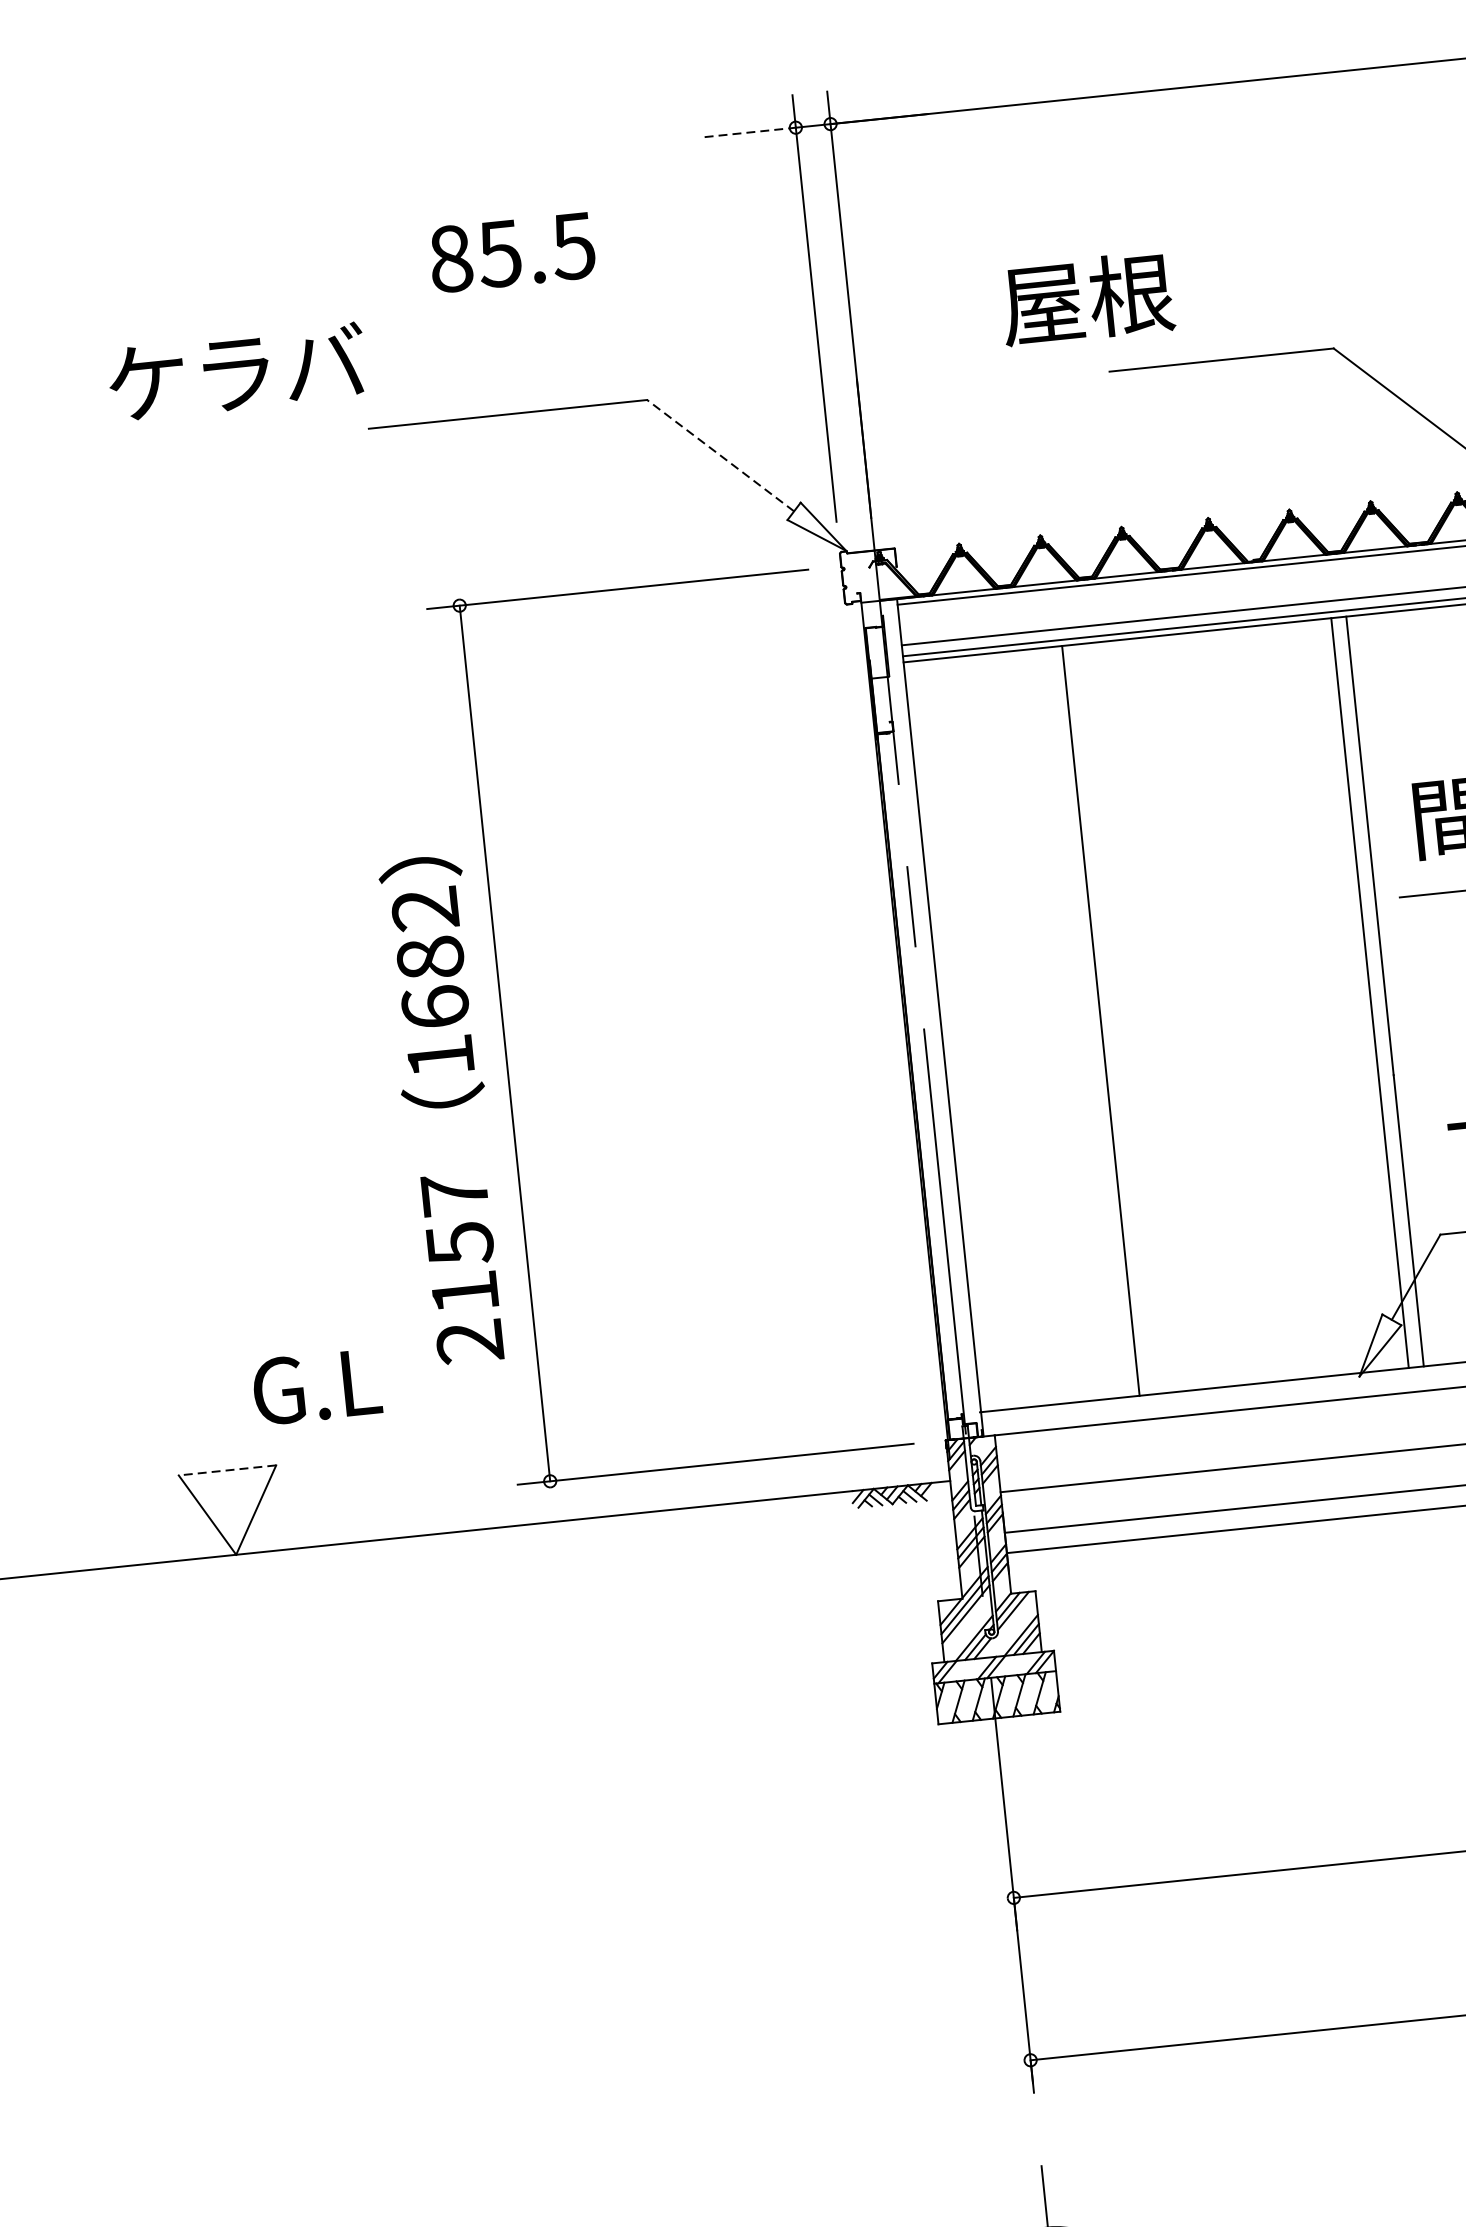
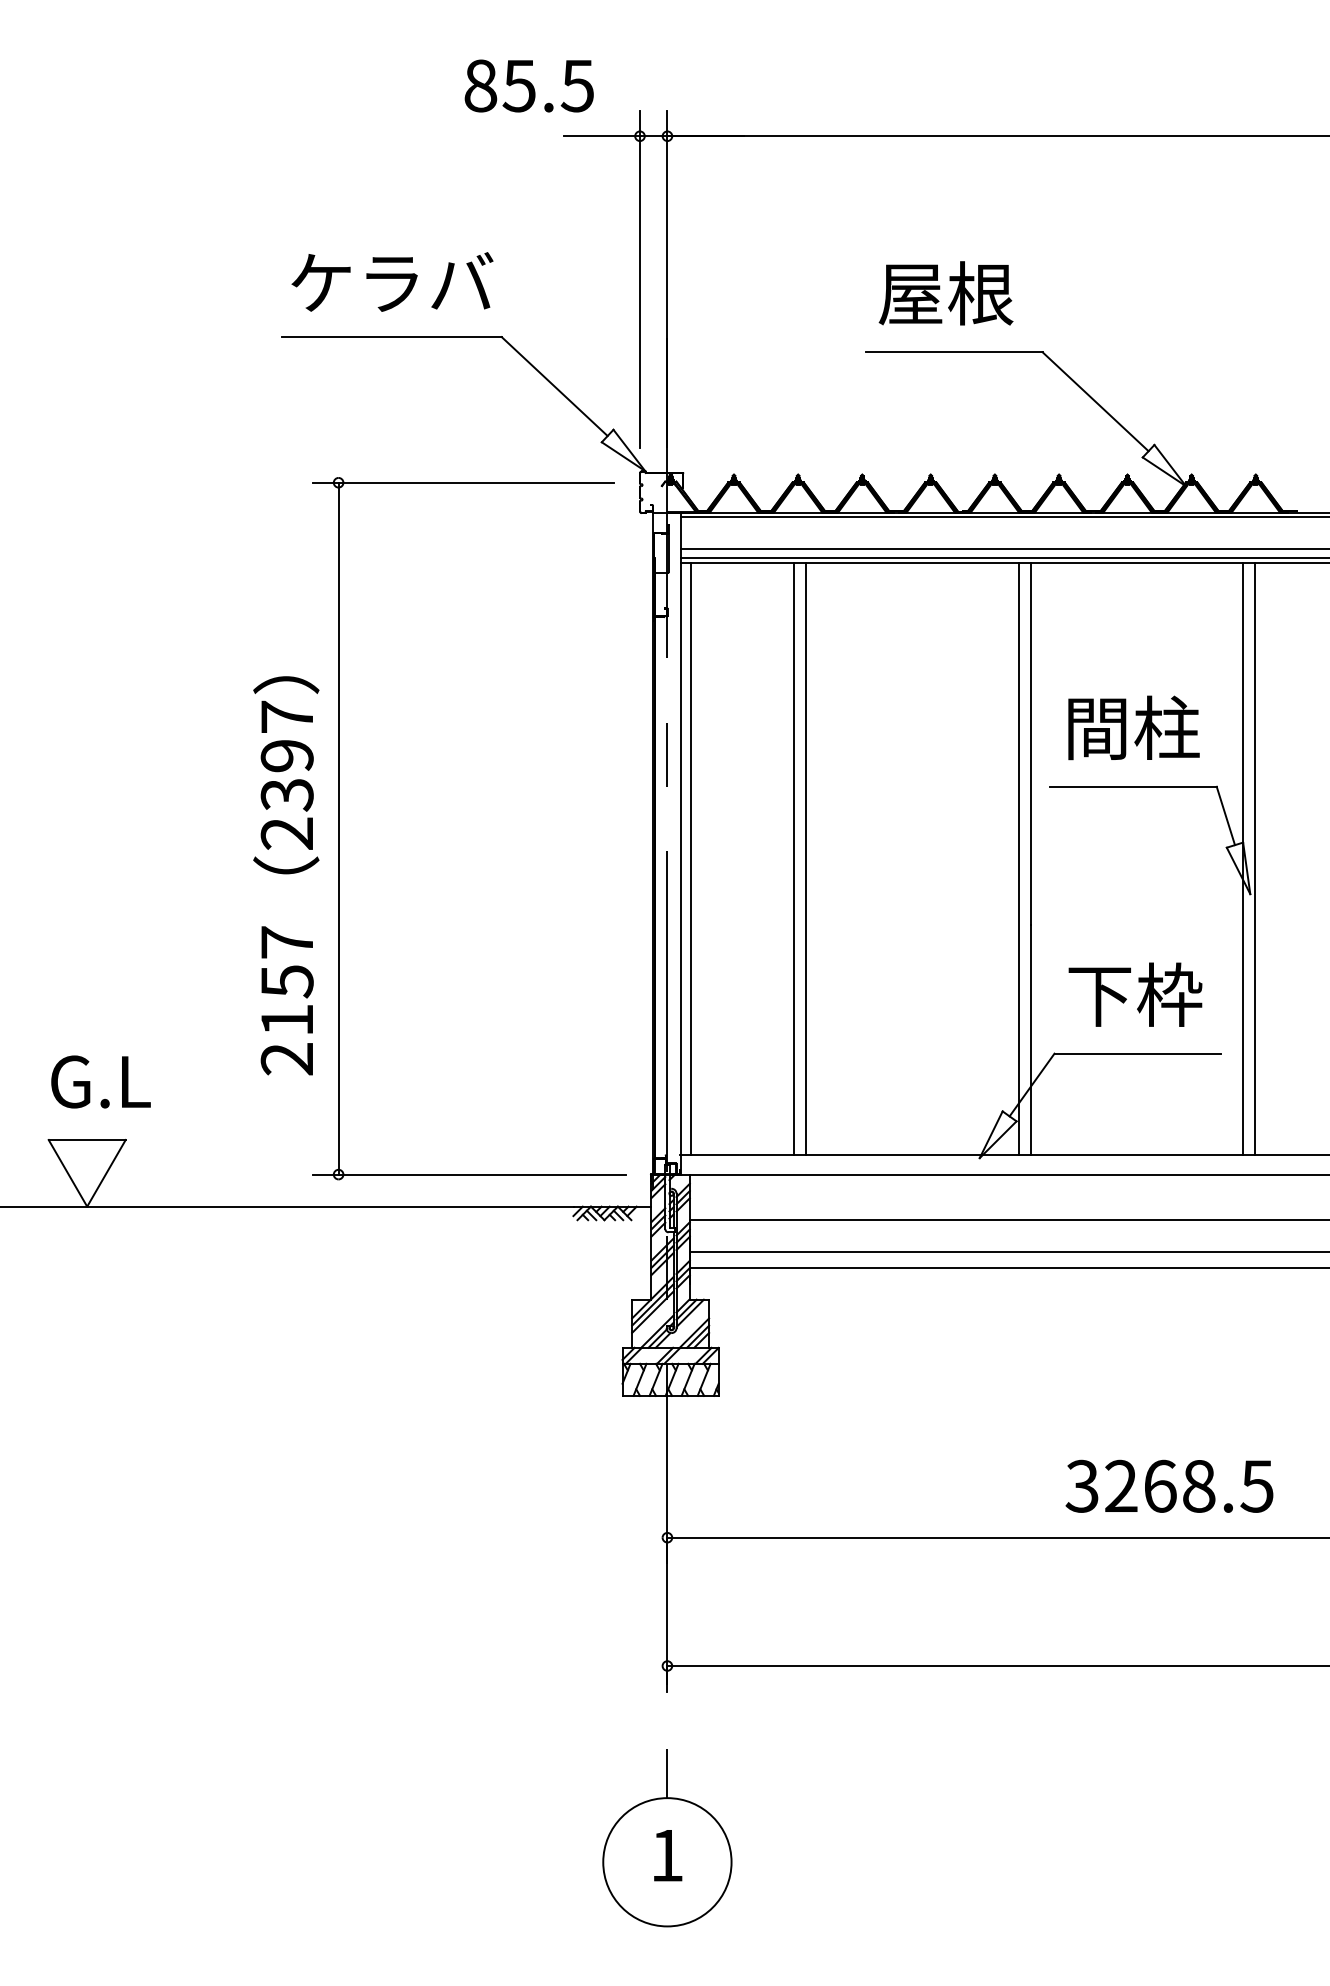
line: (747, 133) -> (601, 136), dashed -> solid
text: (511, 252) -> (528, 85), moved
text: (1086, 298) -> (945, 293), moved
text: (237, 371) -> (392, 281), moved
line: (720, 455) -> (554, 386), dashed -> solid
text: (431, 981) -> (286, 774), 1682 -> 2397
line: (1085, 1021) -> (794, 858), added
line: (954, 1035) -> (690, 858), added
text: (316, 1386) -> (100, 1081), moved
line: (226, 1471) -> (86, 1140), dashed -> solid

